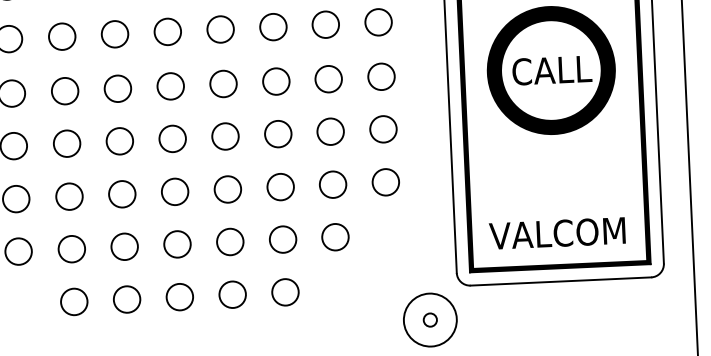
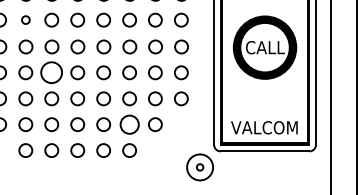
circle: (61, 35) -> (25, 19), size x0.6
circle: (119, 140) -> (51, 72), size x1.6
circle: (282, 239) -> (129, 124), size x1.4

